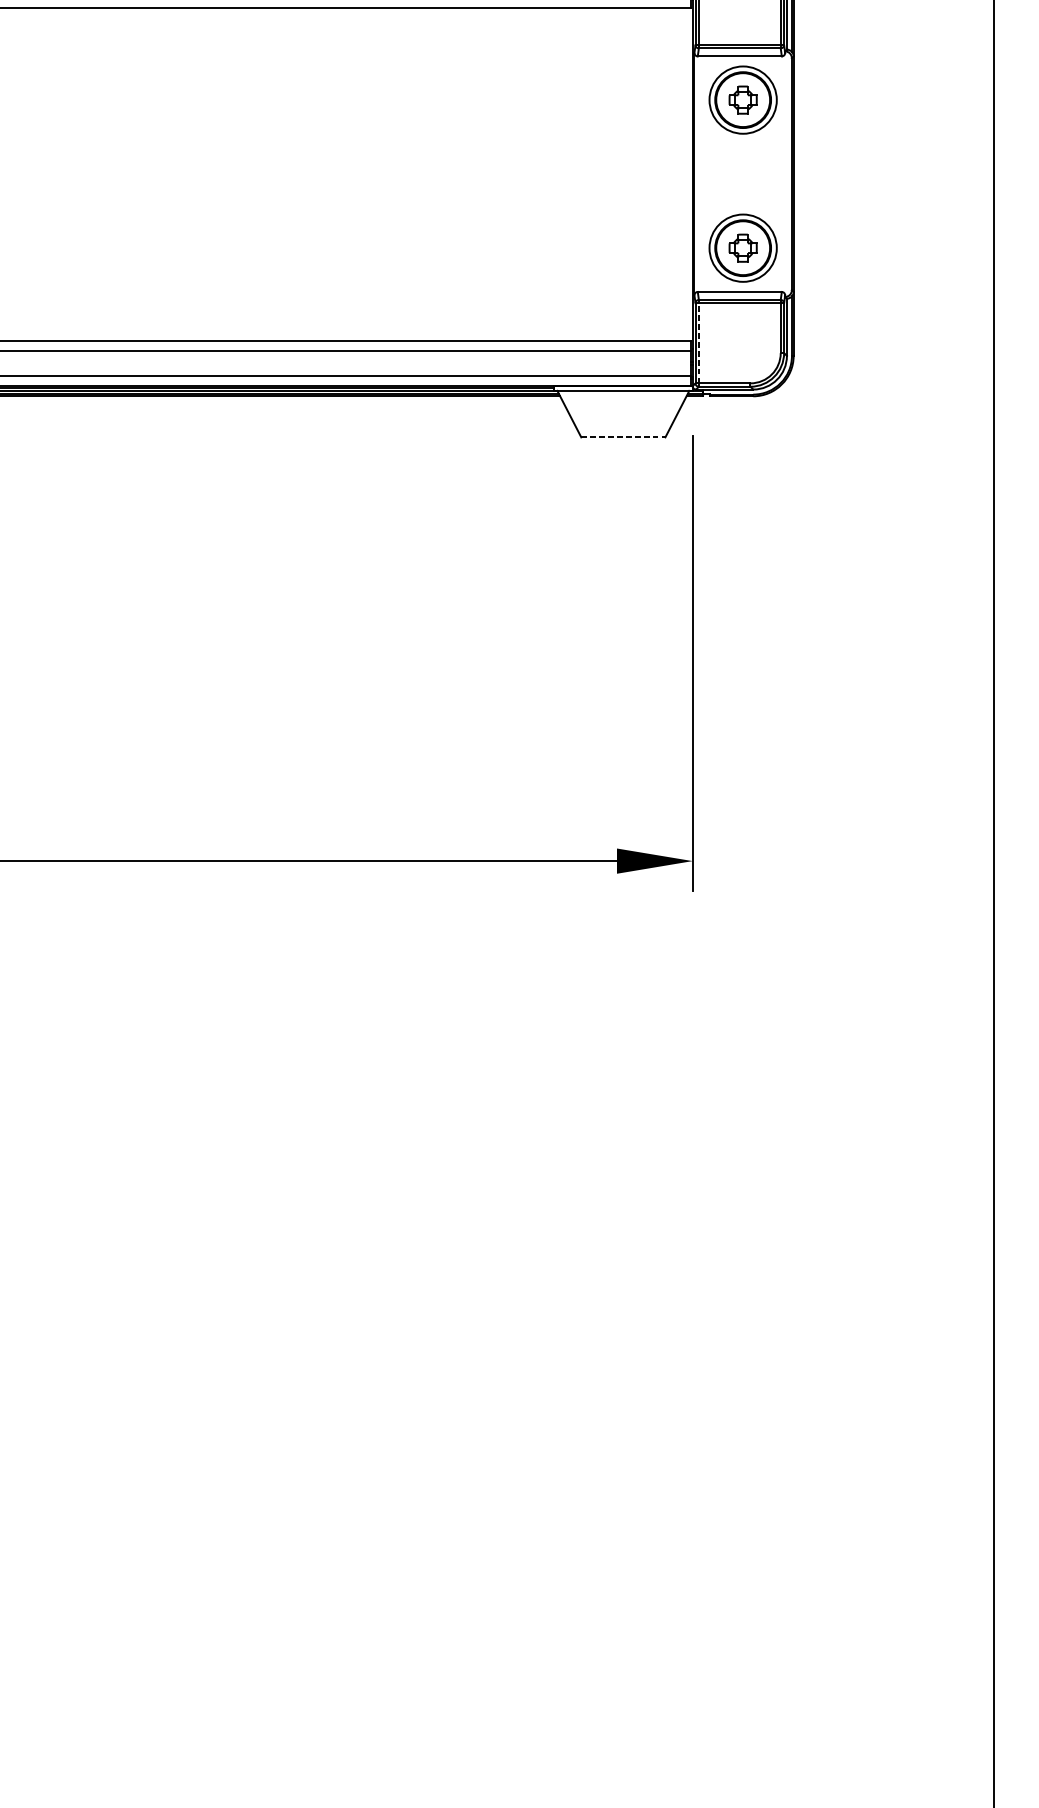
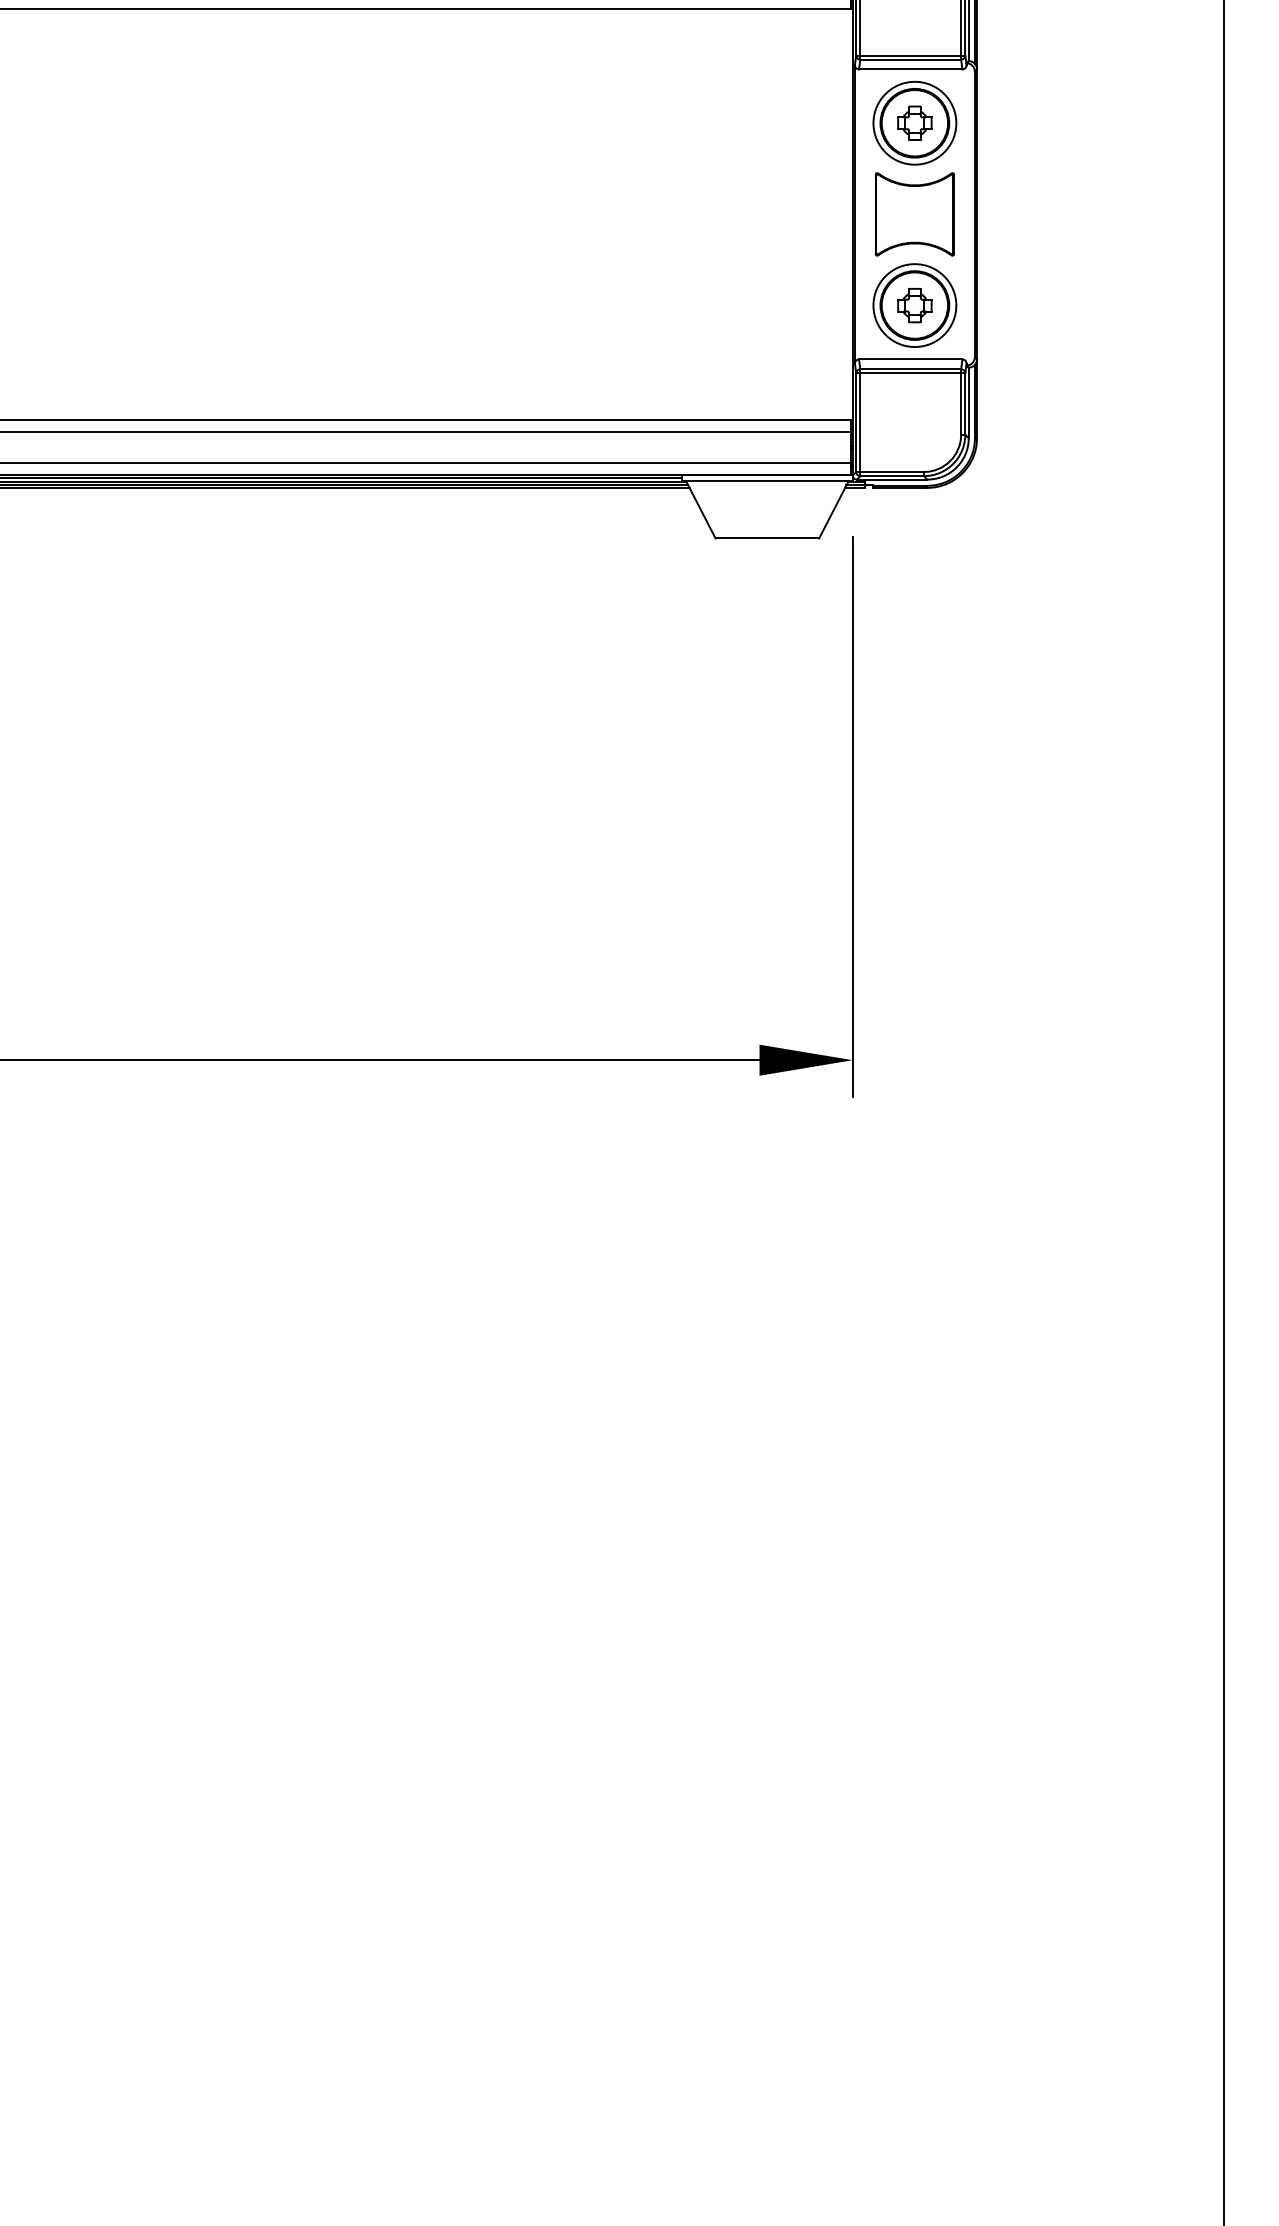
part: (742, 174) -> (914, 214), added
line: (698, 343) -> (860, 422), dashed -> solid
line: (623, 437) -> (767, 538), dashed -> solid

